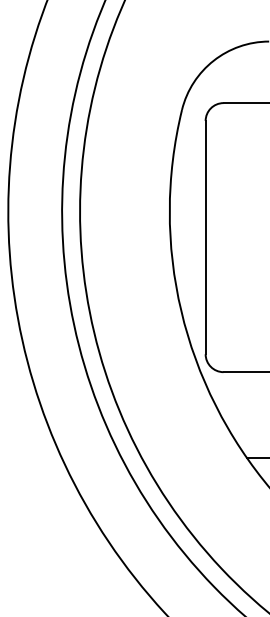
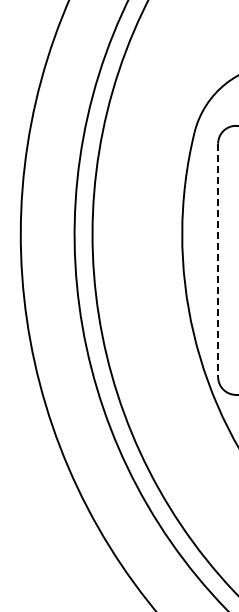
line: (205, 237) -> (217, 260), solid -> dashed

